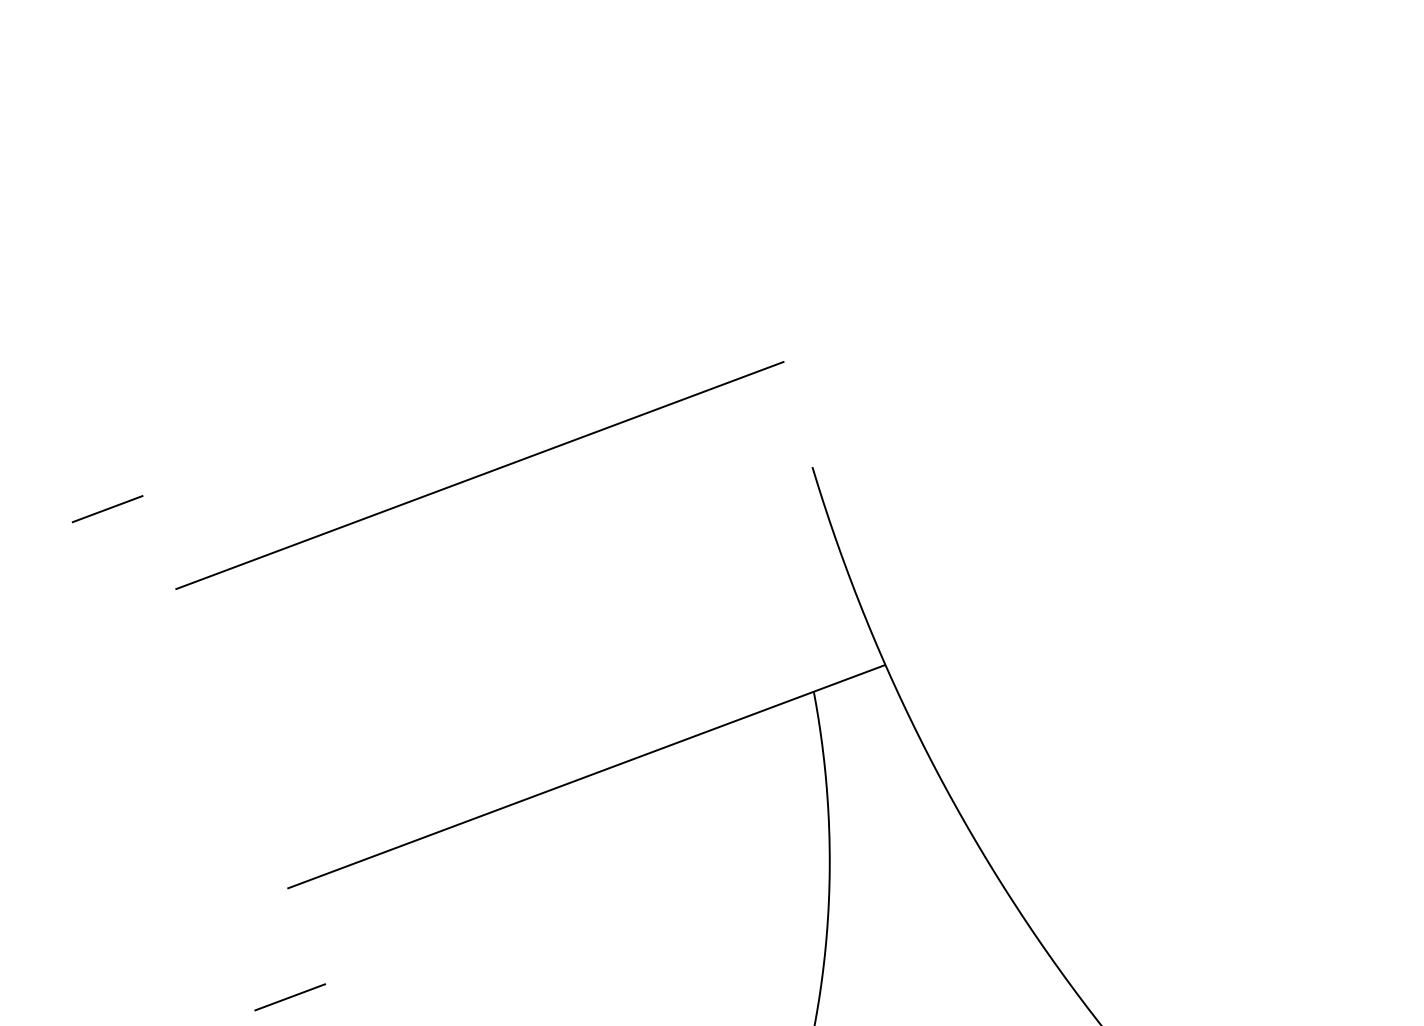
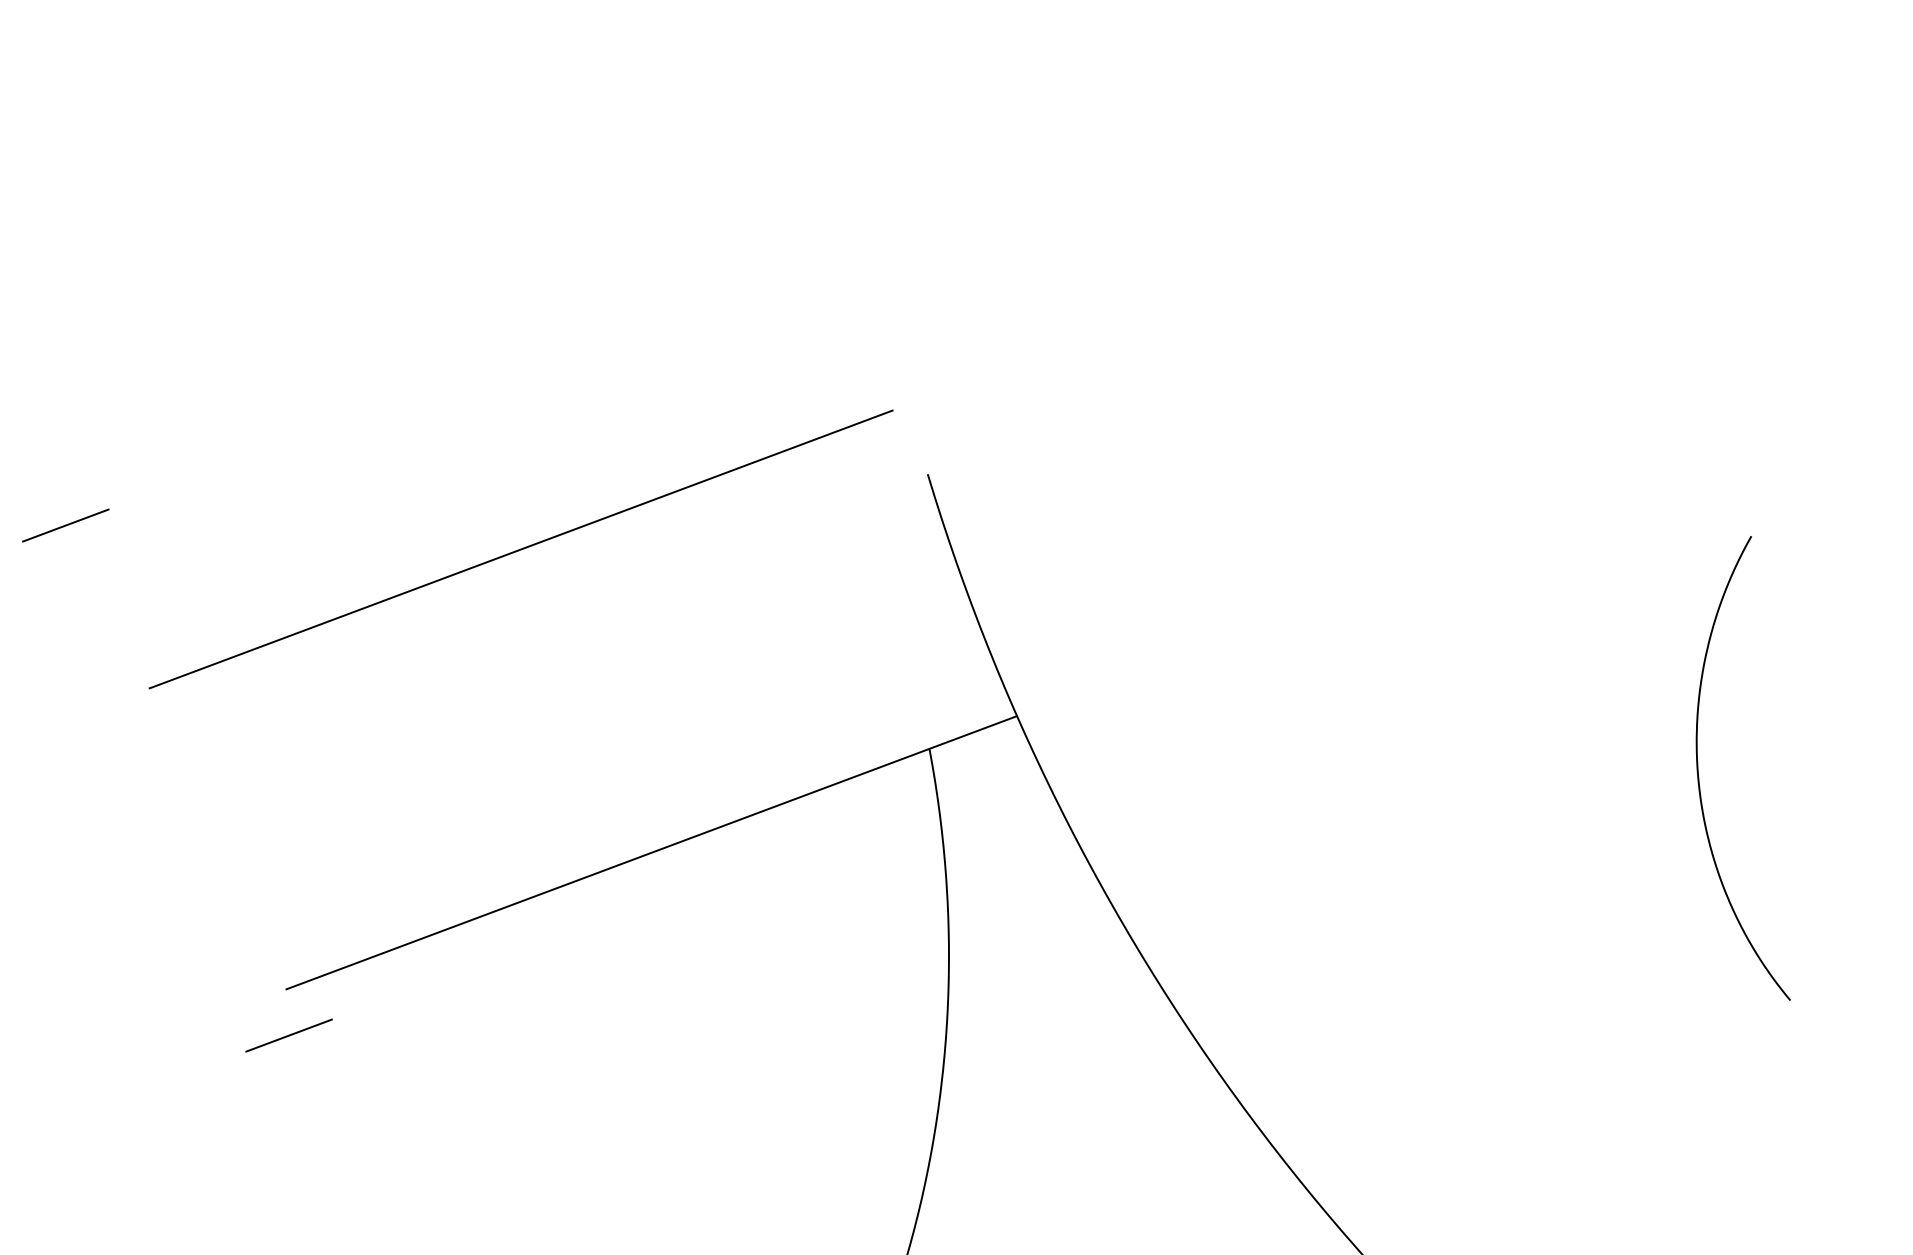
line: (479, 475) -> (520, 549), moved
line: (289, 997) -> (288, 1035), moved

